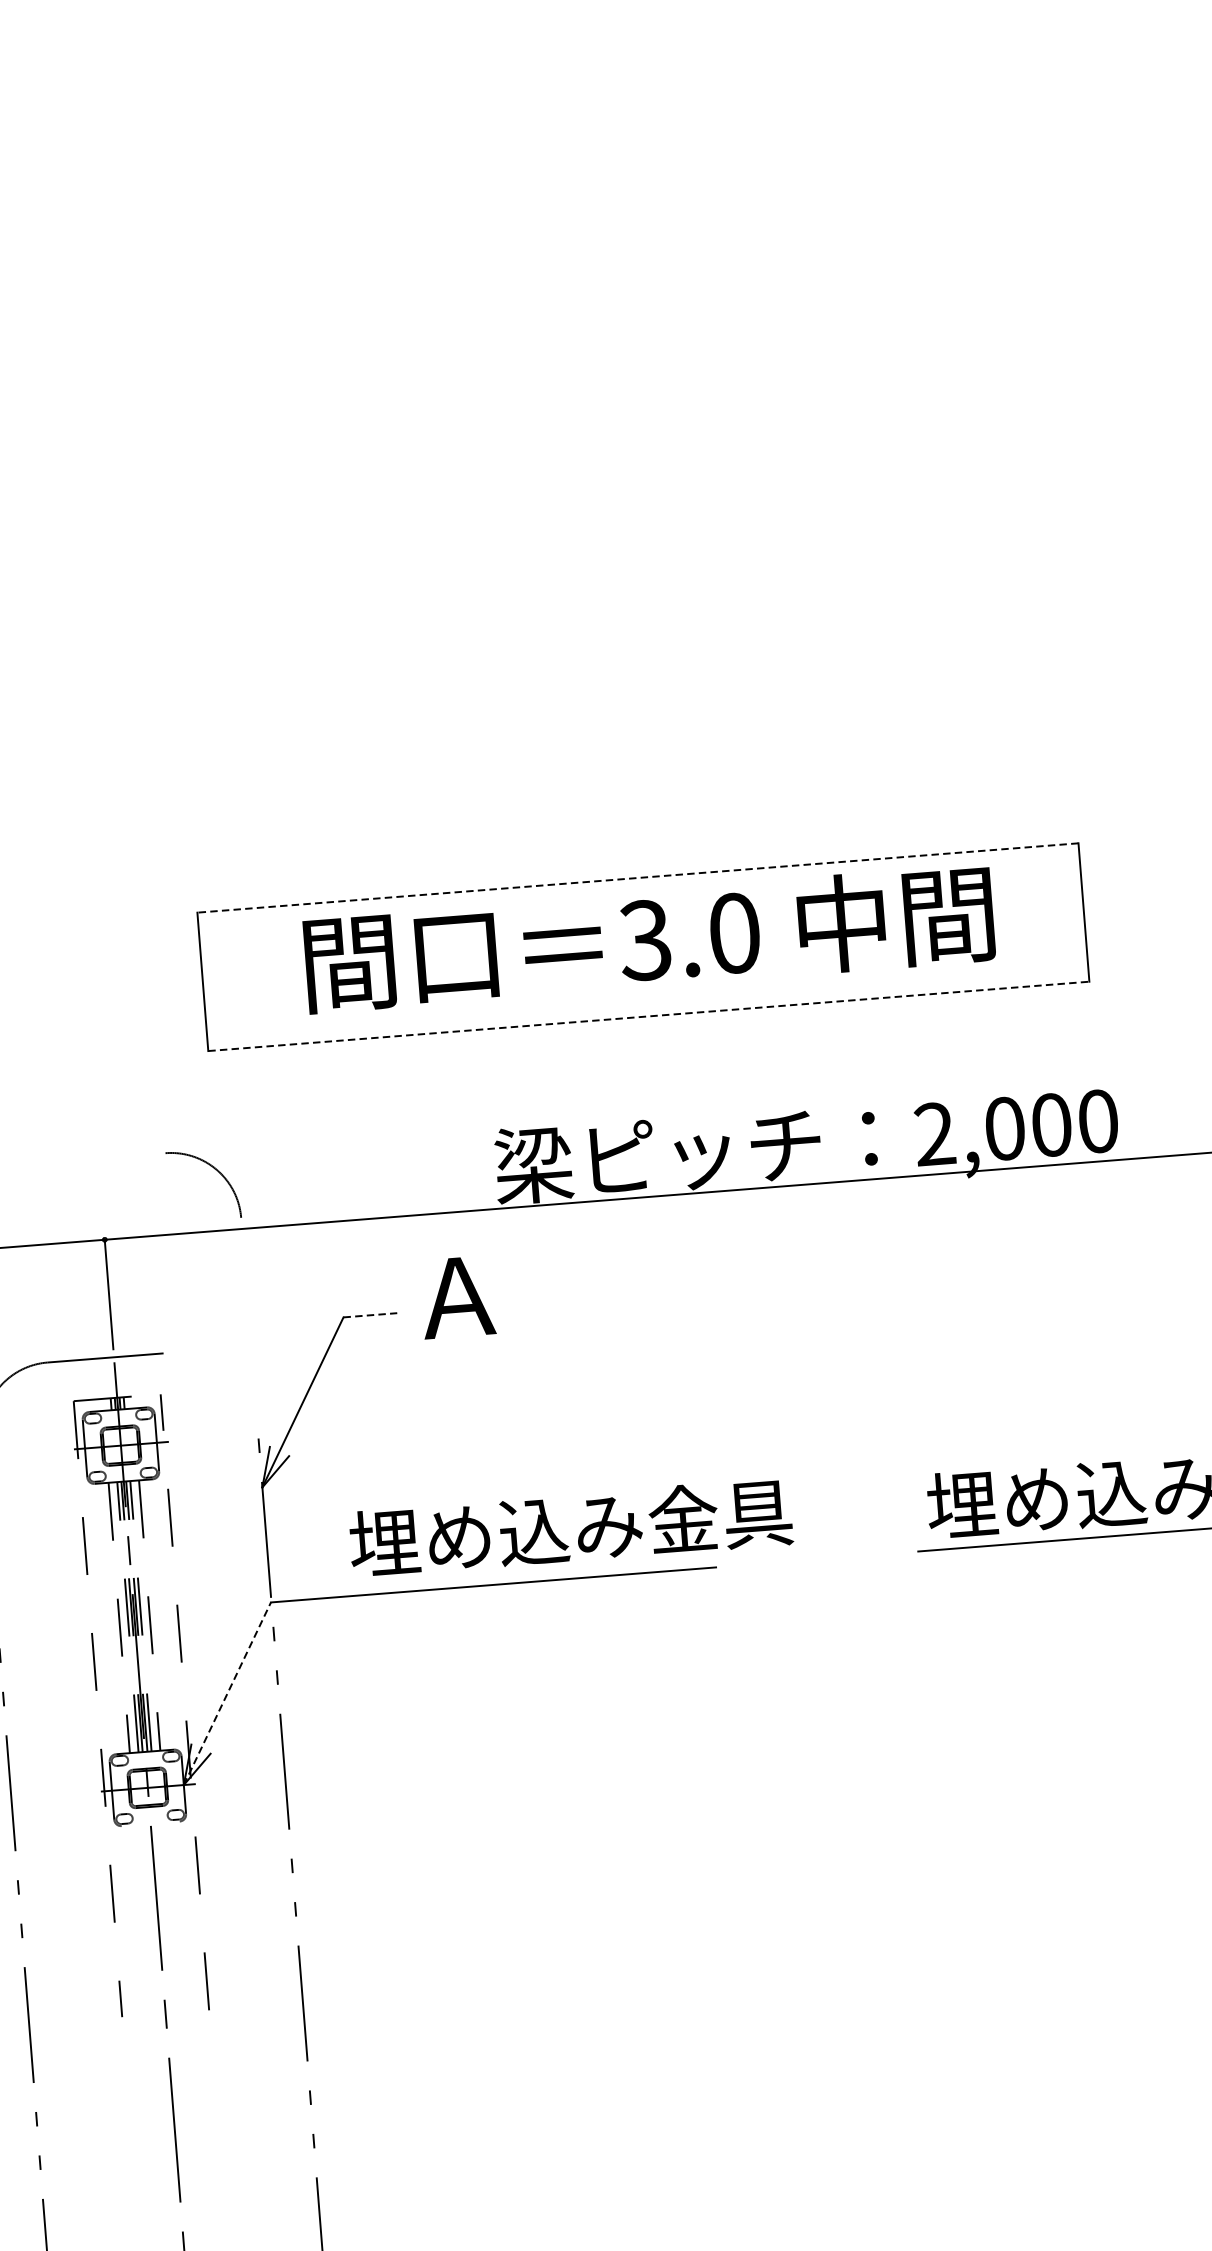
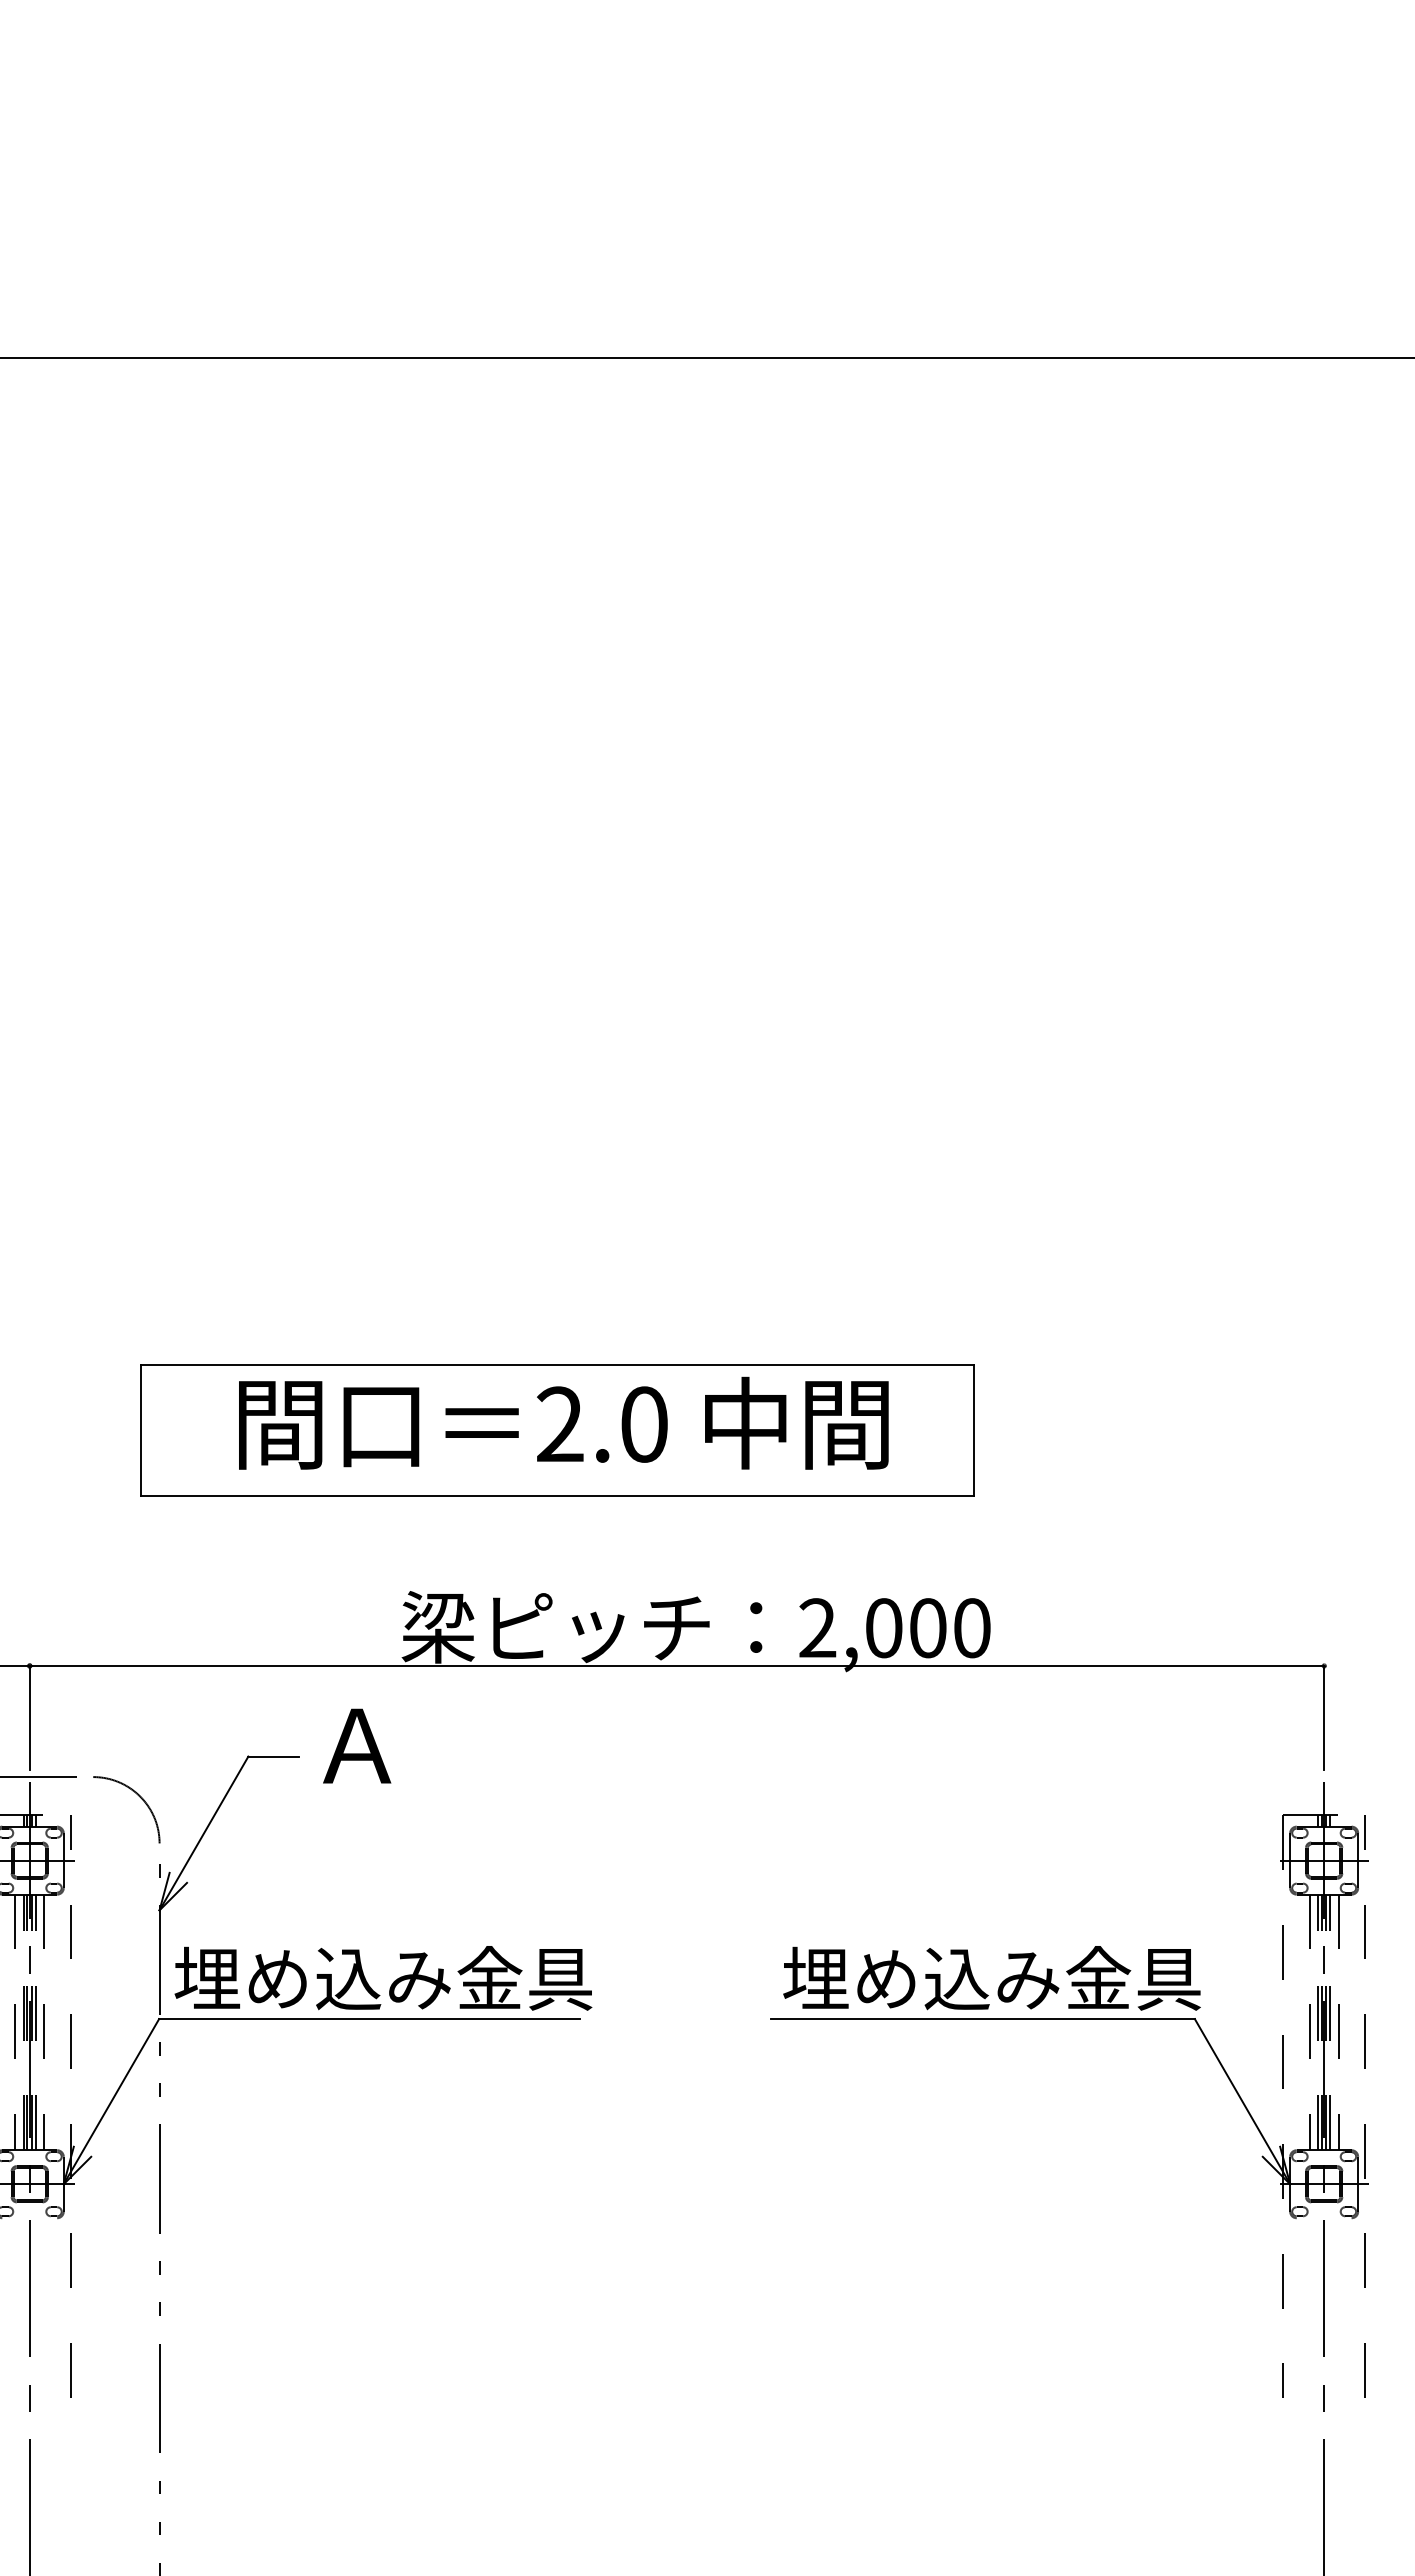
line: (637, 878) -> (557, 1365), dashed -> solid
text: (644, 940) -> (559, 1424), 3.0 -> 2.0
line: (648, 1016) -> (557, 1496), dashed -> solid
arc: (214, 1169) -> (138, 1796), moved
line: (371, 1315) -> (274, 1756), dashed -> solid
text: (570, 1528) -> (383, 1978), moved
line: (227, 1693) -> (111, 2101), dashed -> solid

